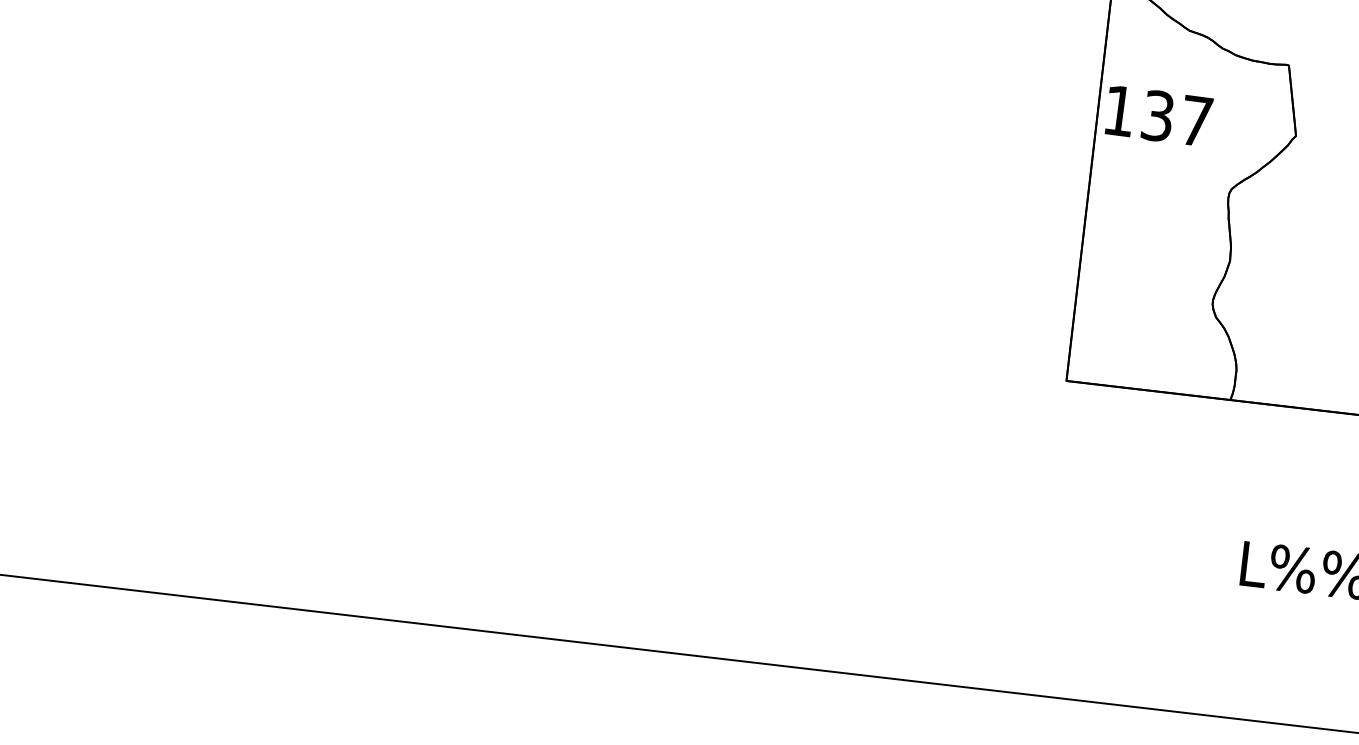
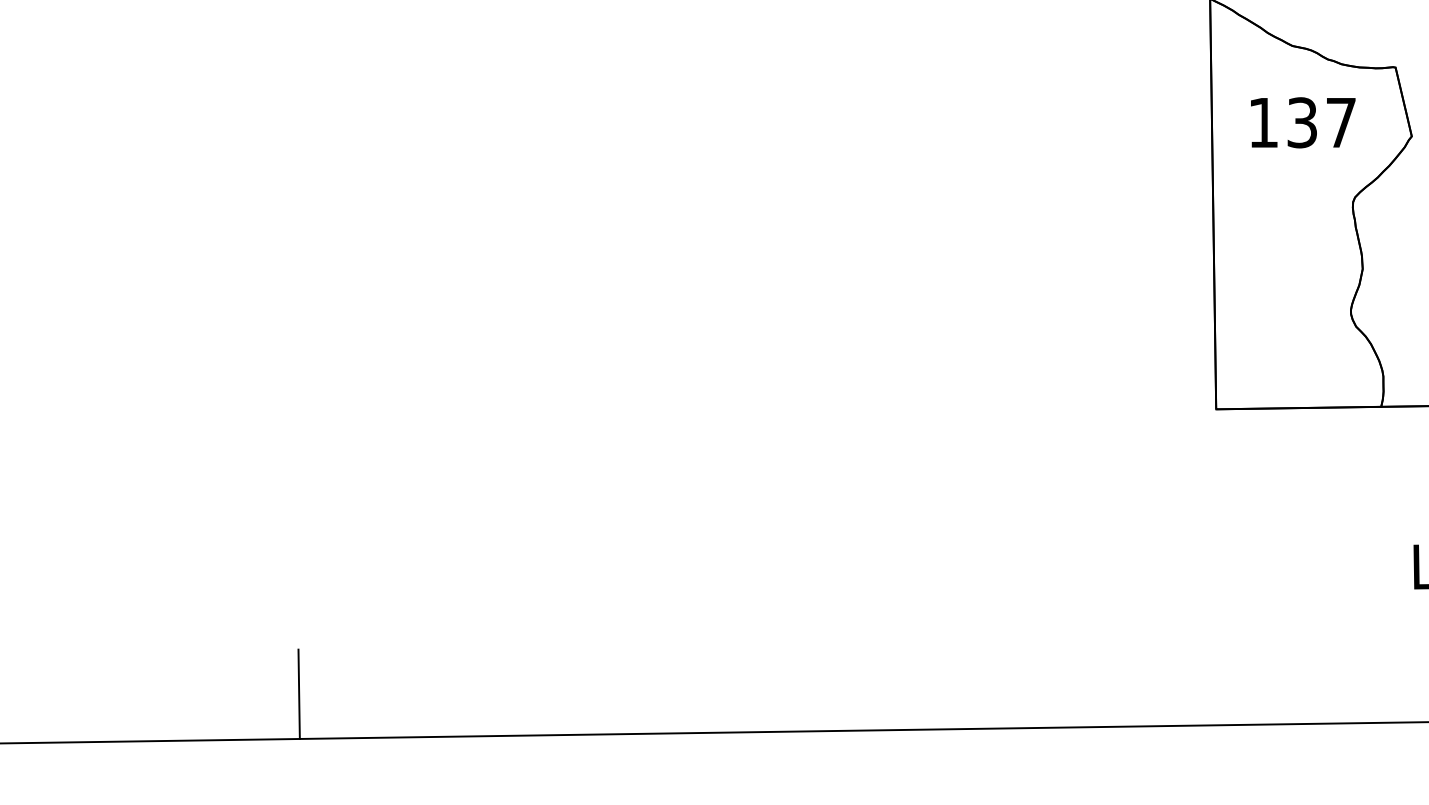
text: (1159, 115) -> (1303, 122), moved
line: (119, 542) -> (298, 693), added

